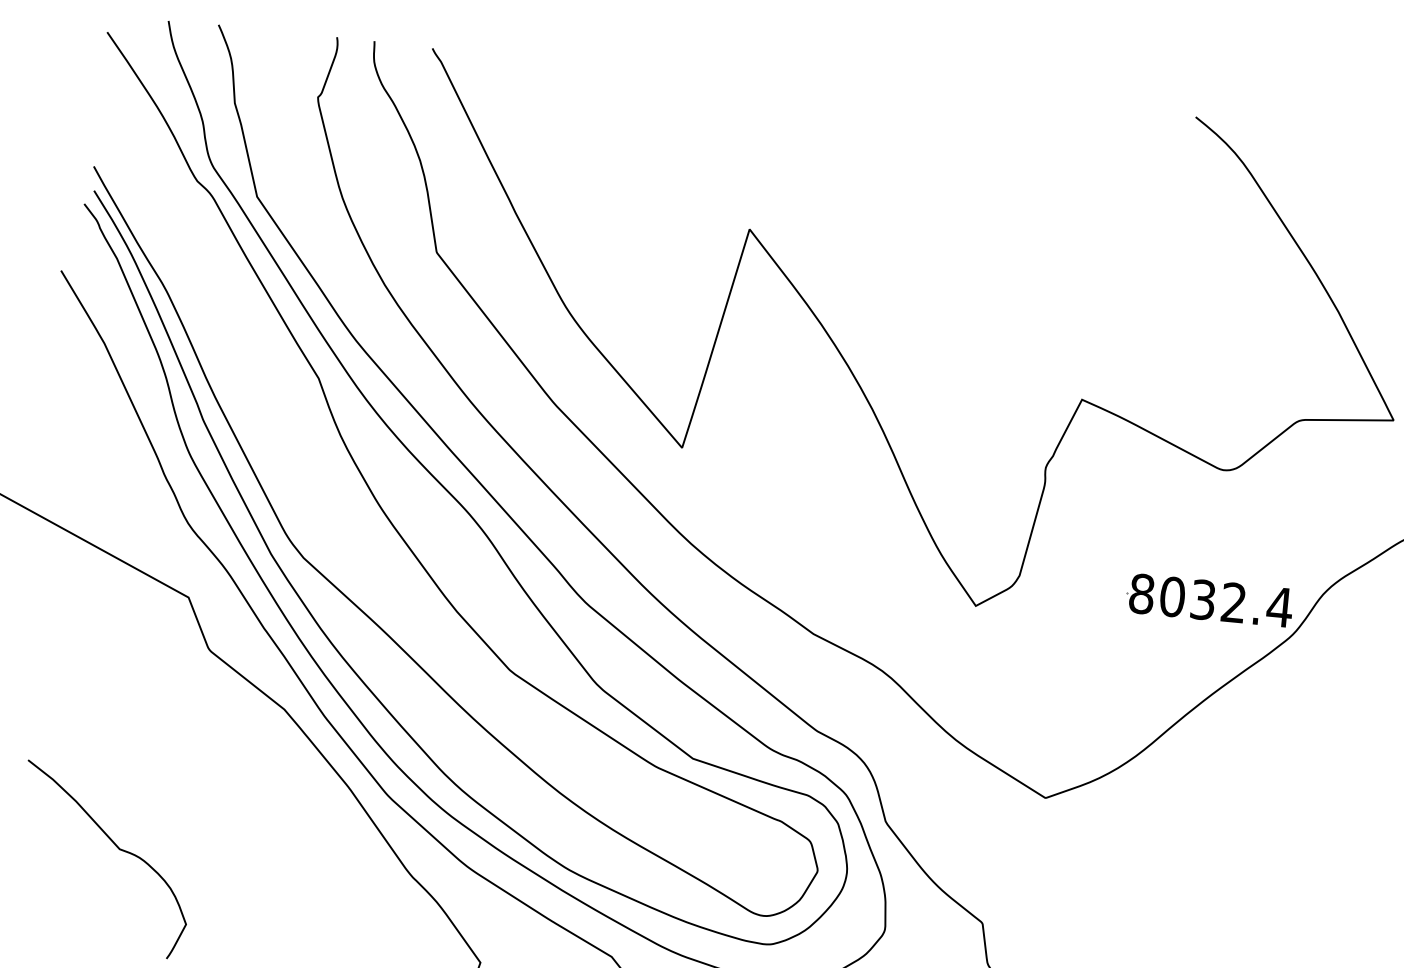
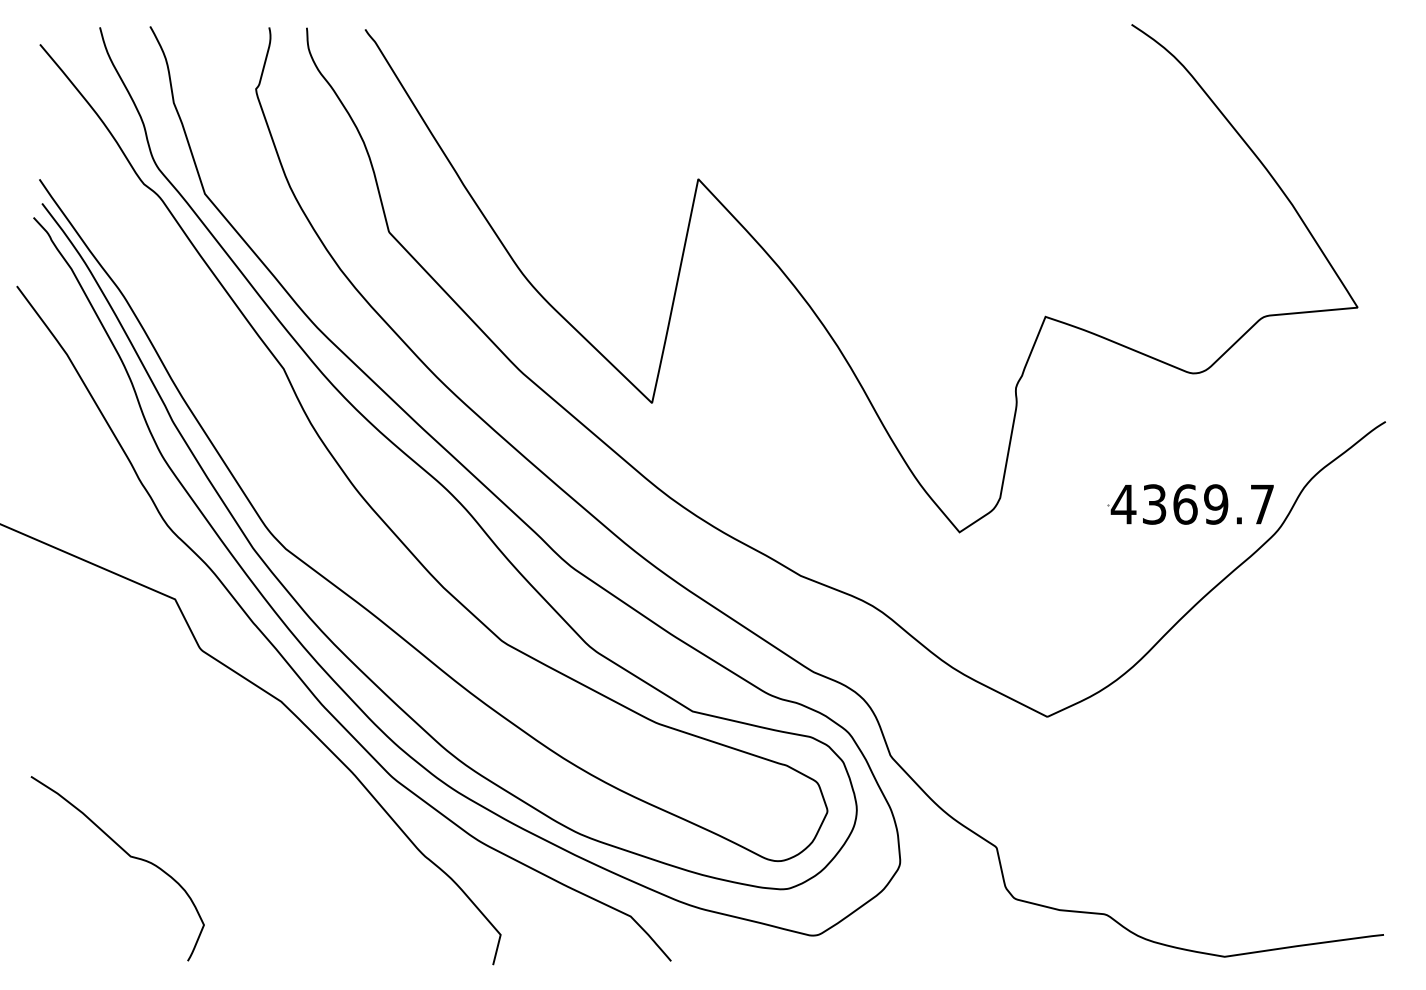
text: (1210, 600) -> (1192, 504), 8032.4 -> 4369.7

